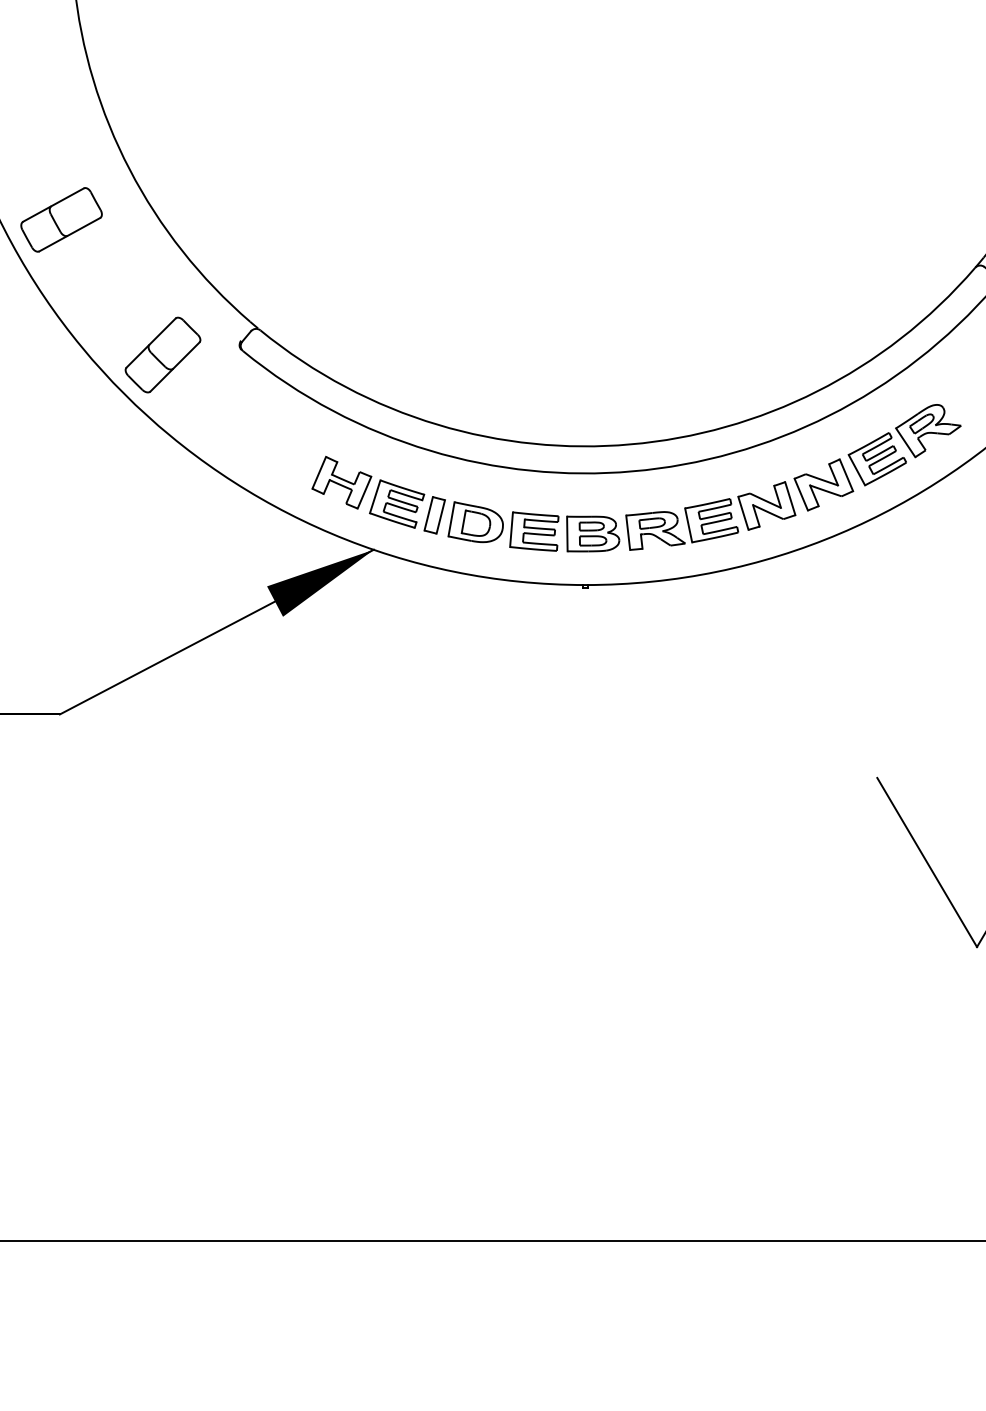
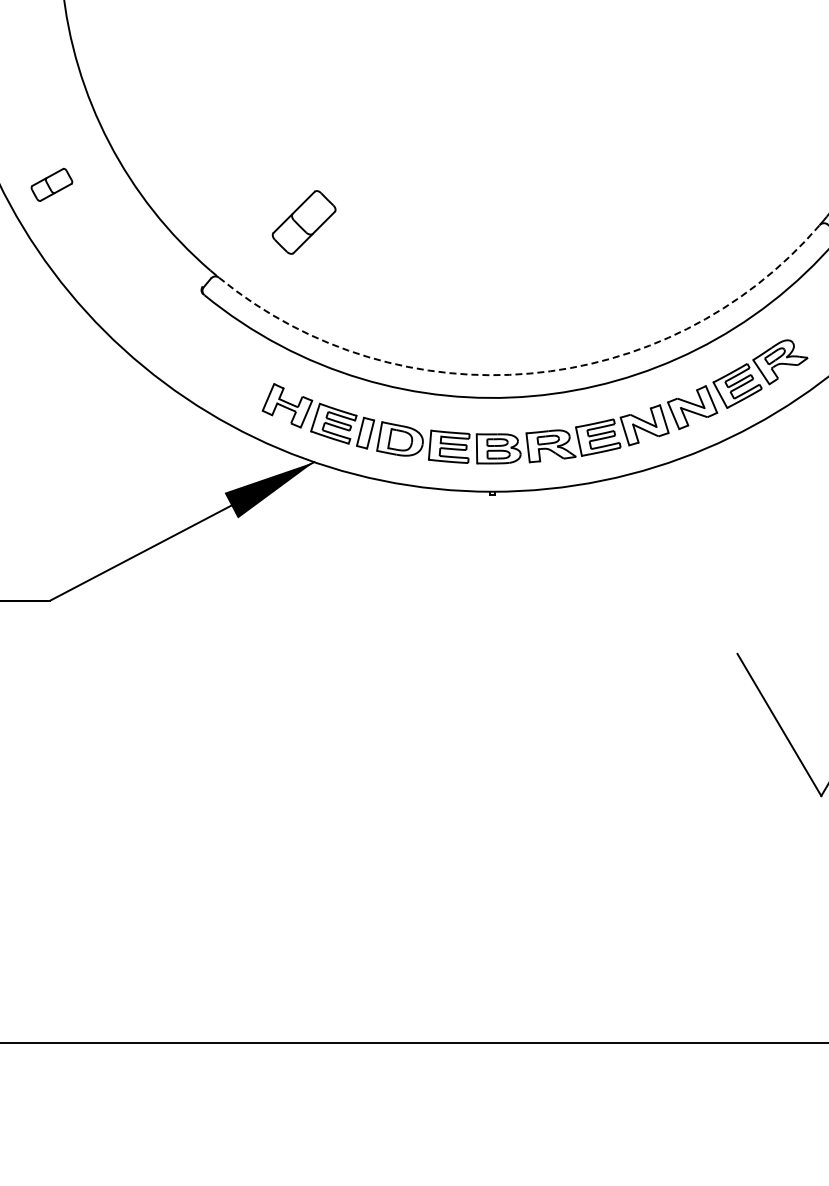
part: (61, 219) -> (51, 184), size x0.6
part: (162, 355) -> (303, 222), moved
arc: (631, 444) -> (530, 373), solid -> dashed

